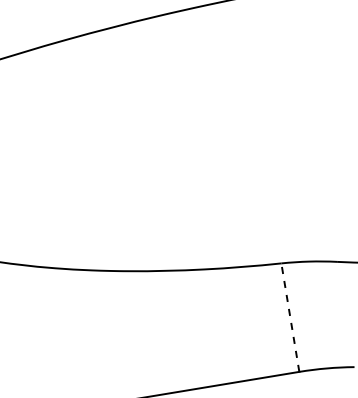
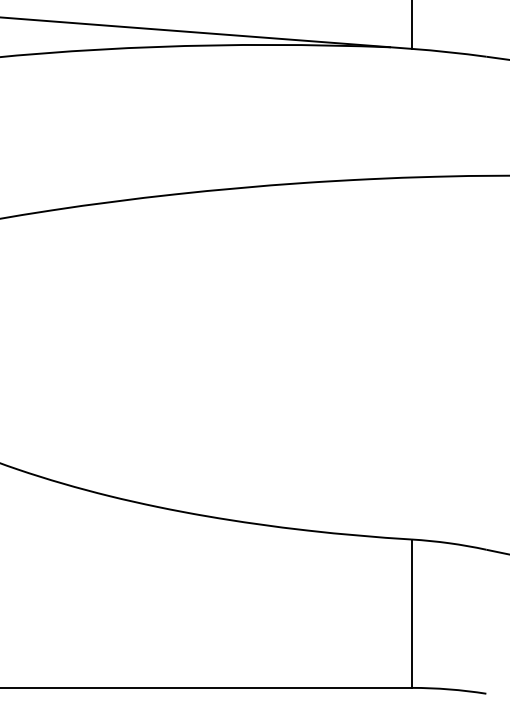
line: (290, 317) -> (411, 613), dashed -> solid

